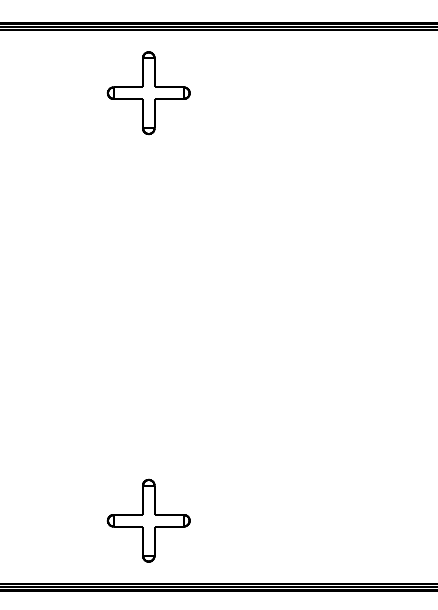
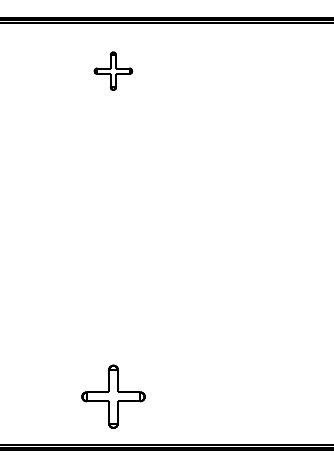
part: (148, 93) -> (113, 71), size x0.6

